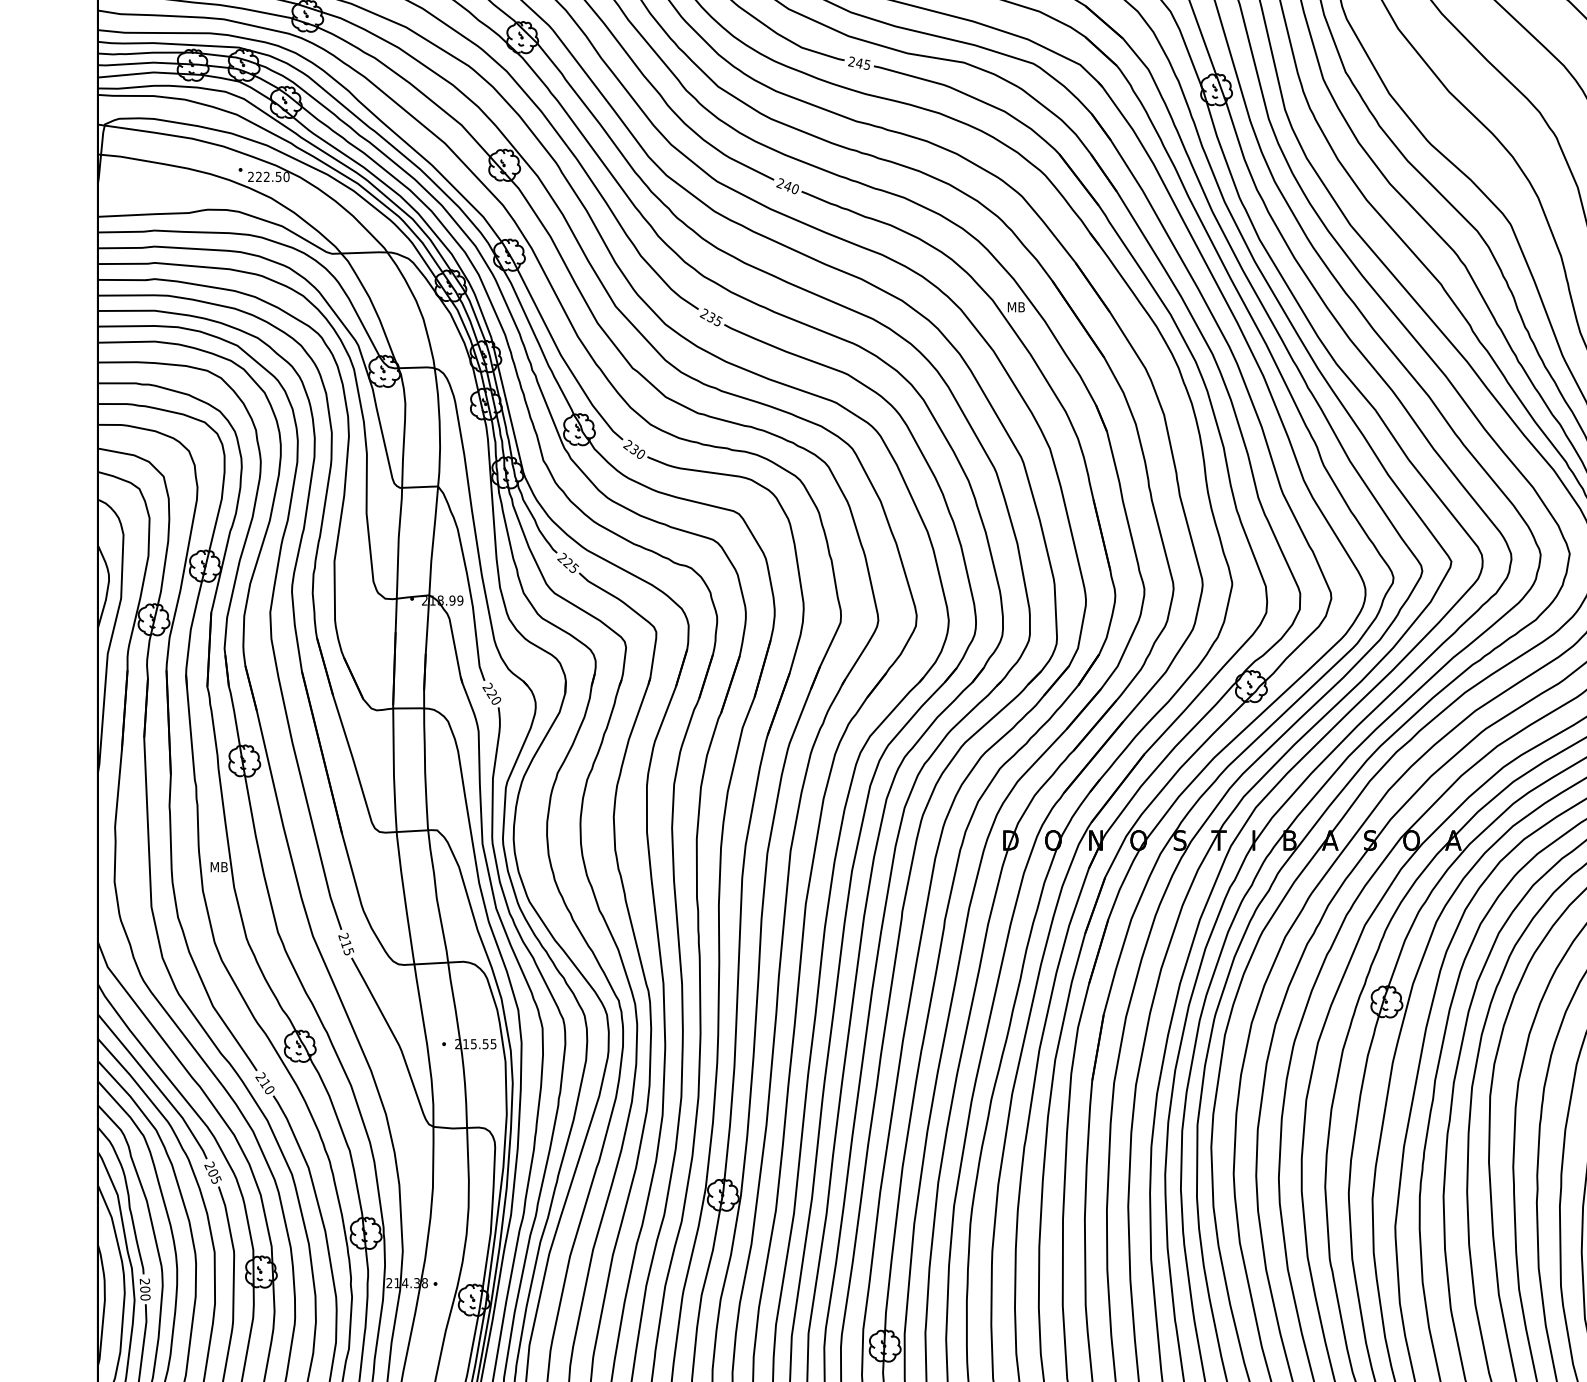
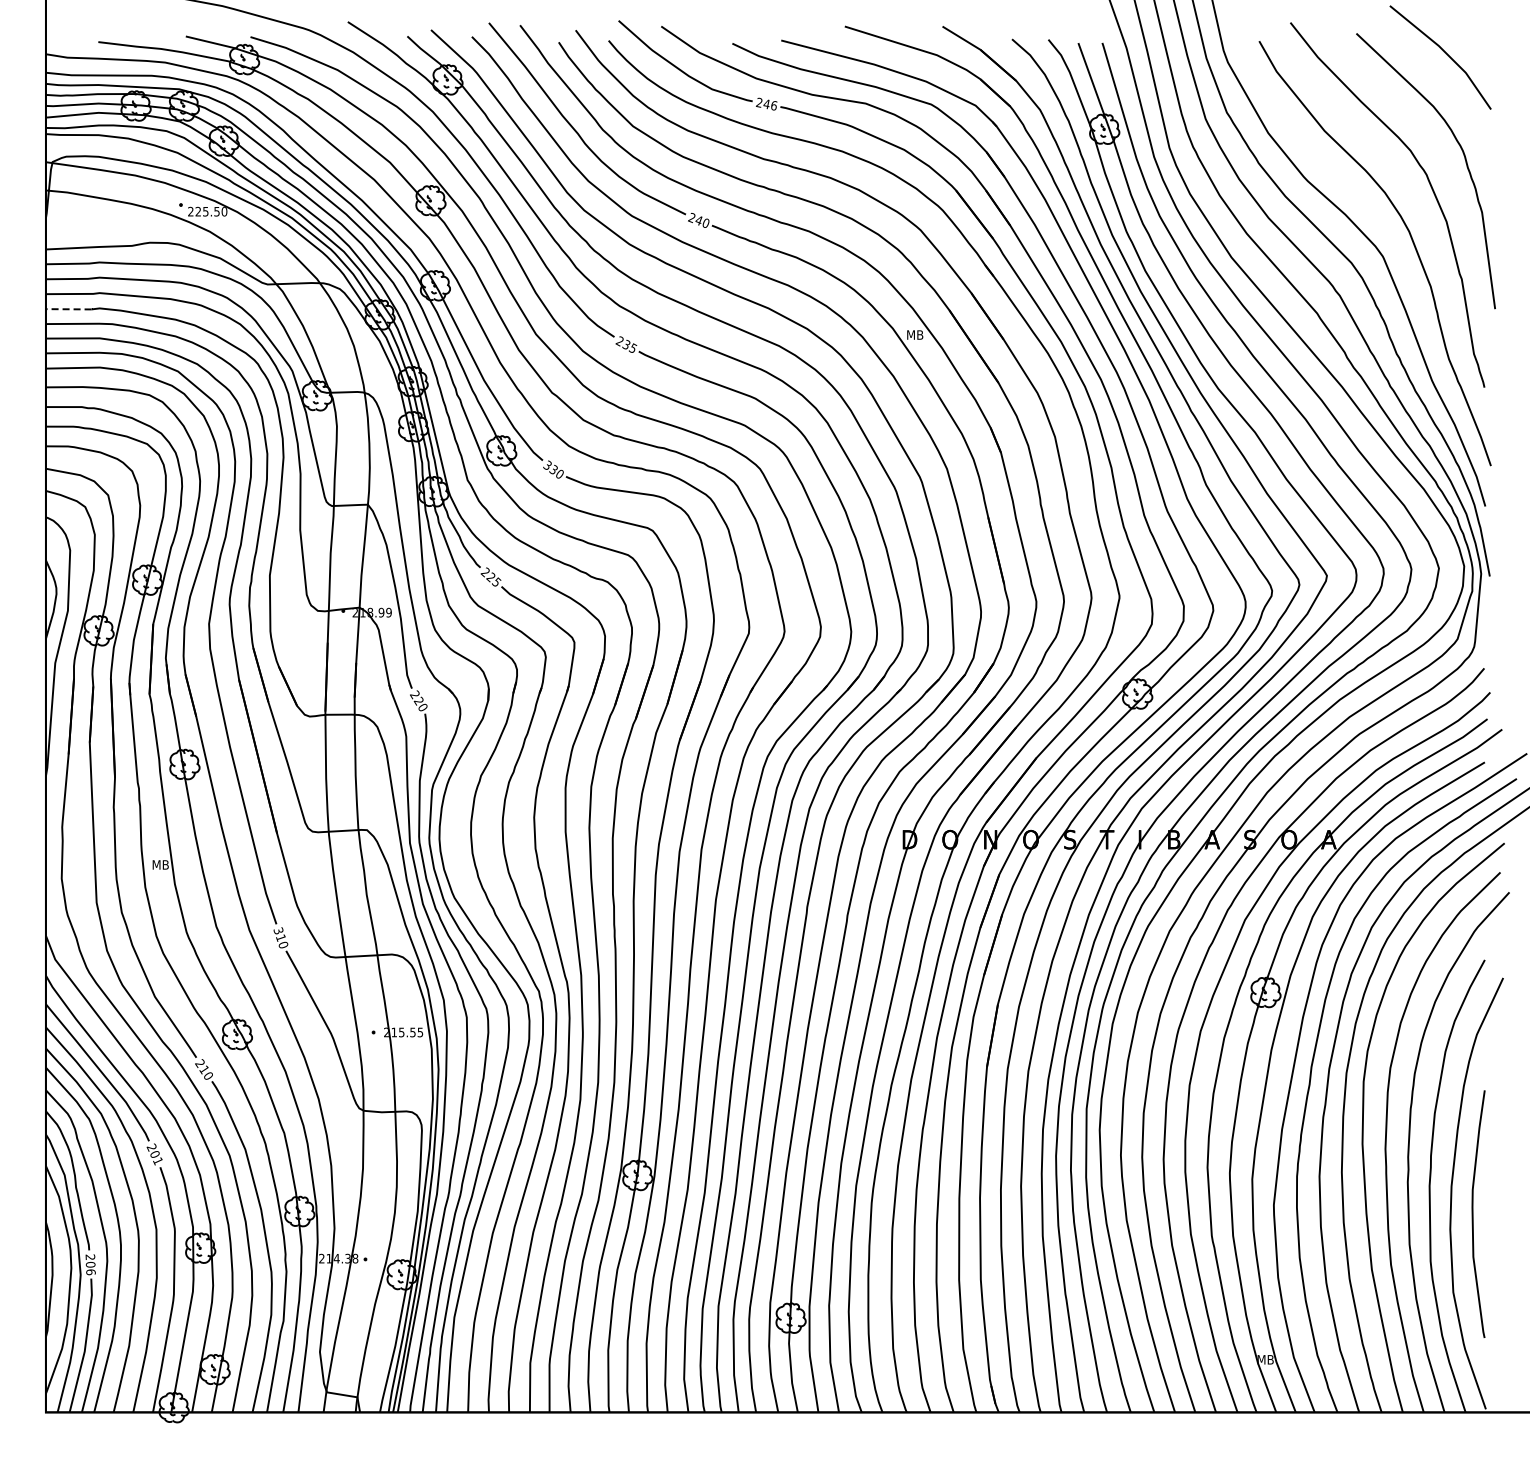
text: (866, 64) -> (773, 105), 245 -> 246
text: (266, 176) -> (205, 211), 222.50 -> 225.50
line: (121, 280) -> (68, 309), solid -> dashed
text: (627, 445) -> (547, 465), 230 -> 330
text: (345, 943) -> (280, 937), 215 -> 310
text: (216, 1180) -> (158, 1161), 205 -> 201
text: (144, 1297) -> (90, 1272), 200 -> 206

